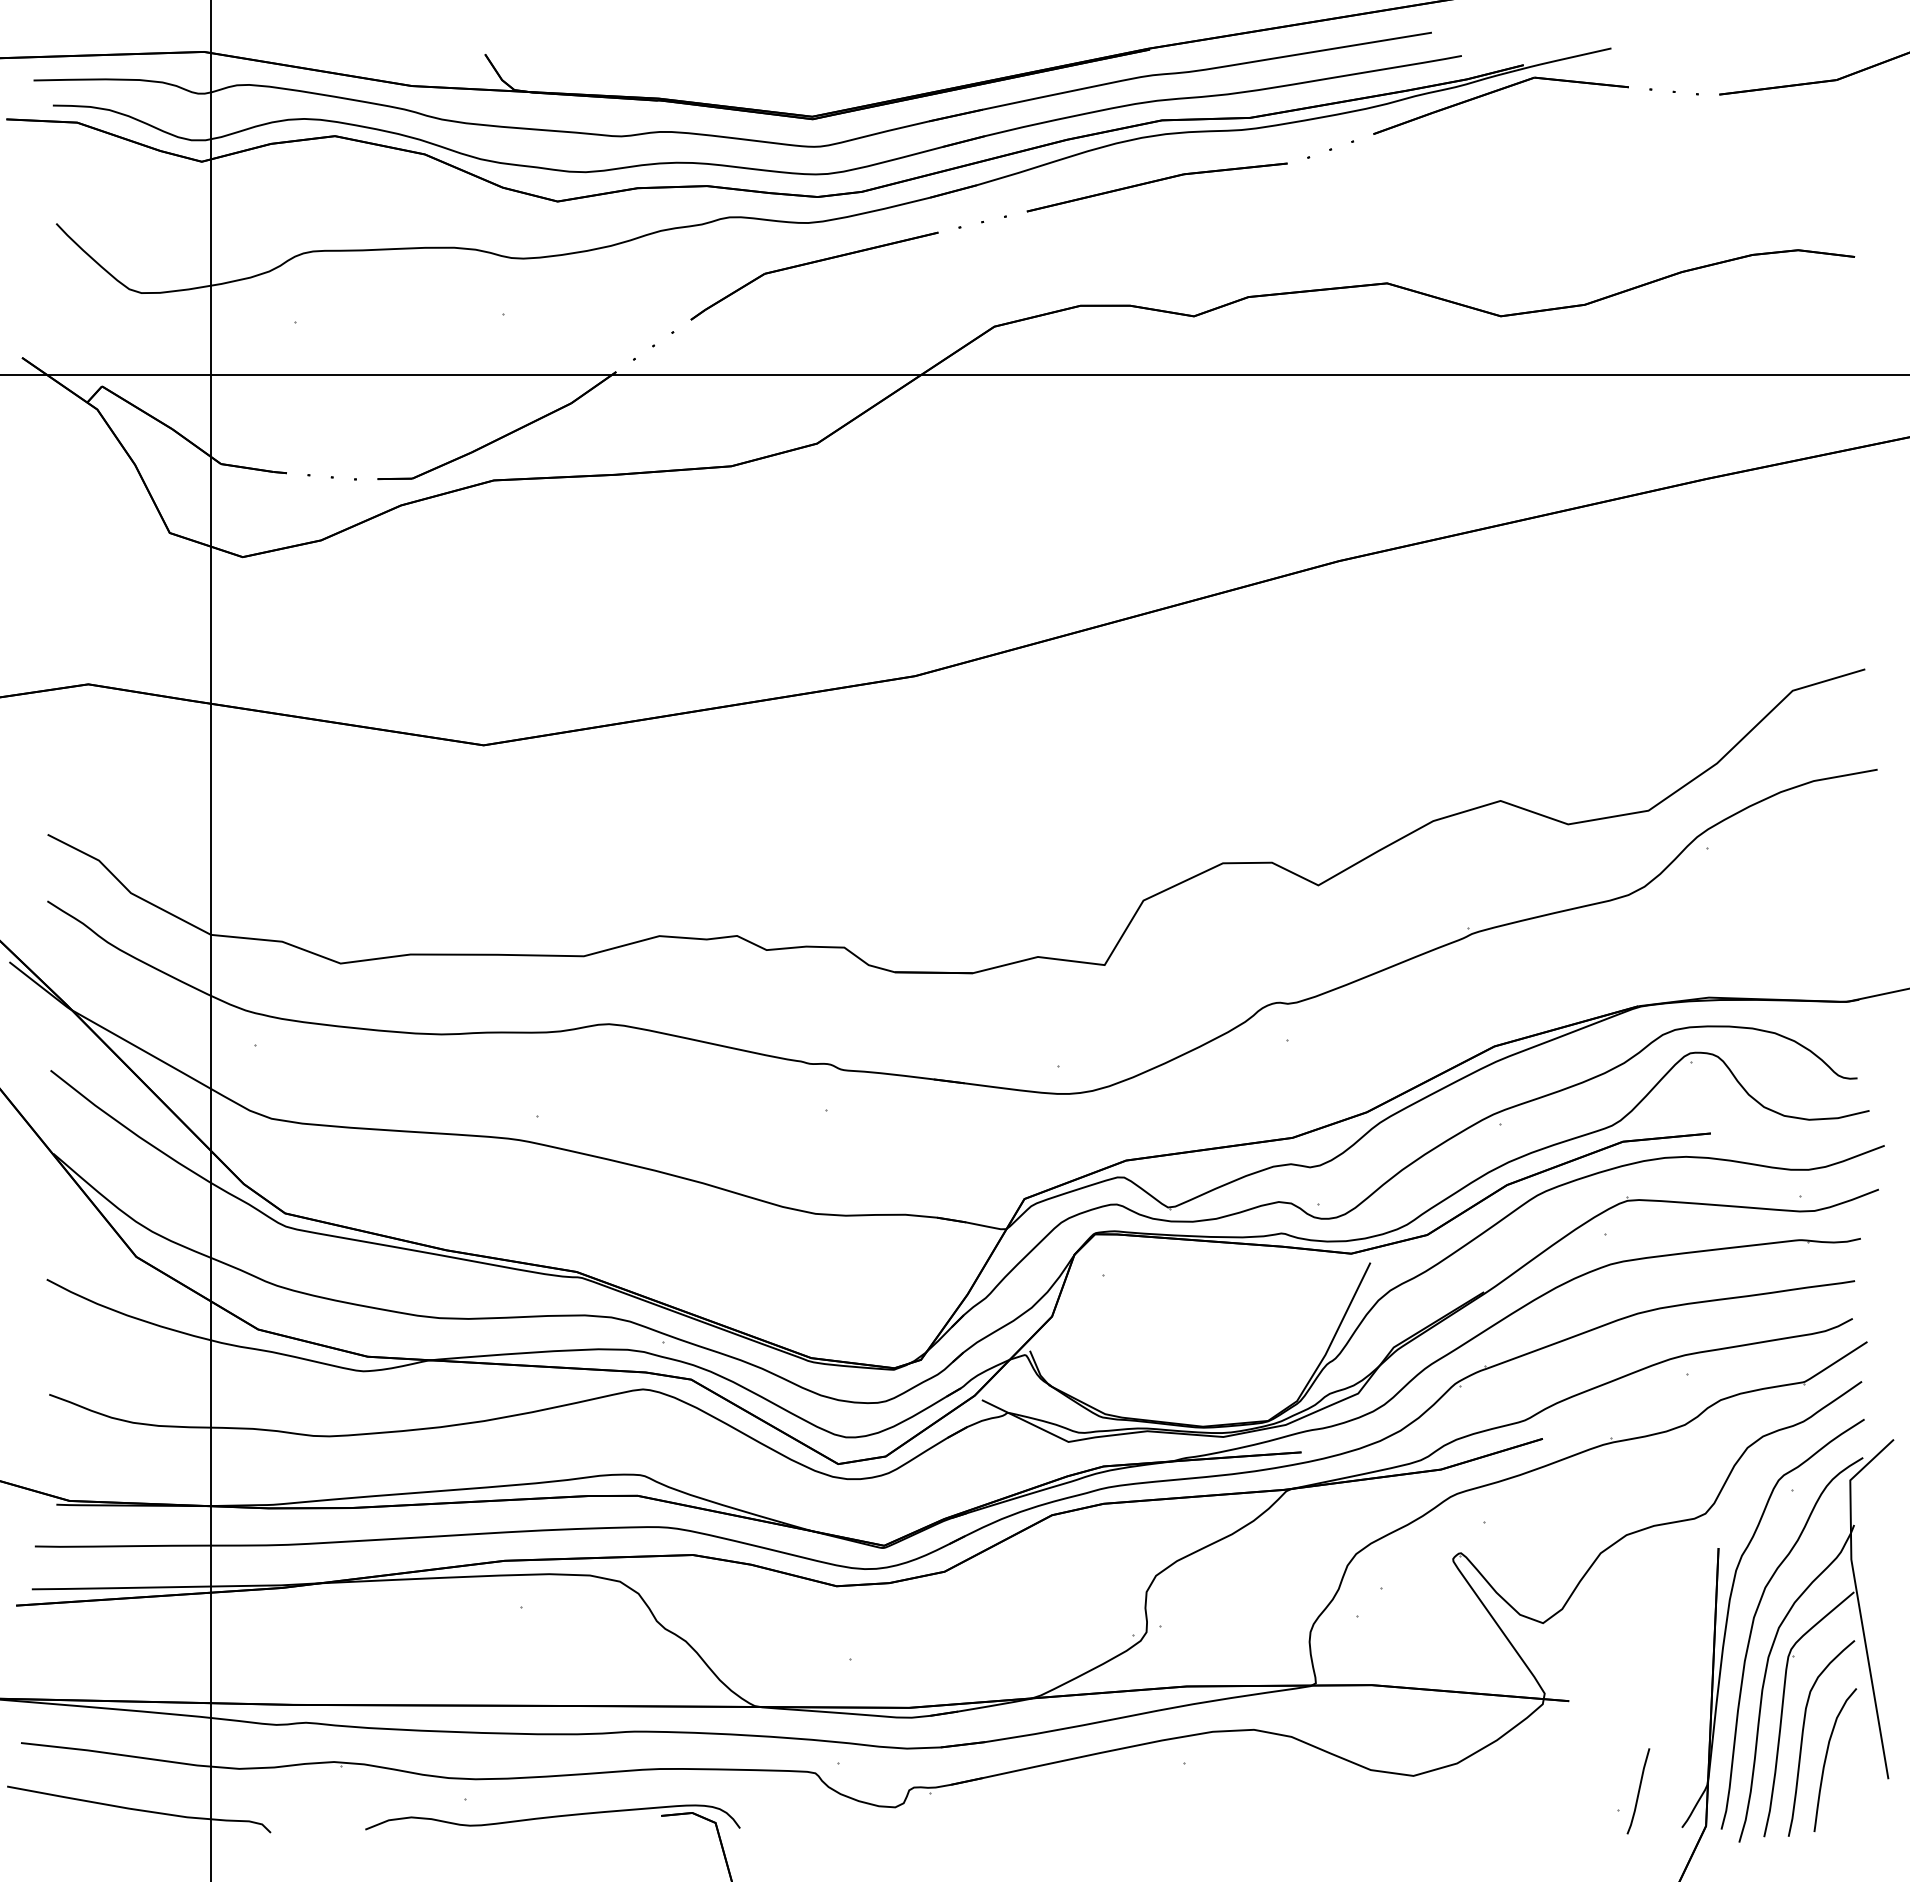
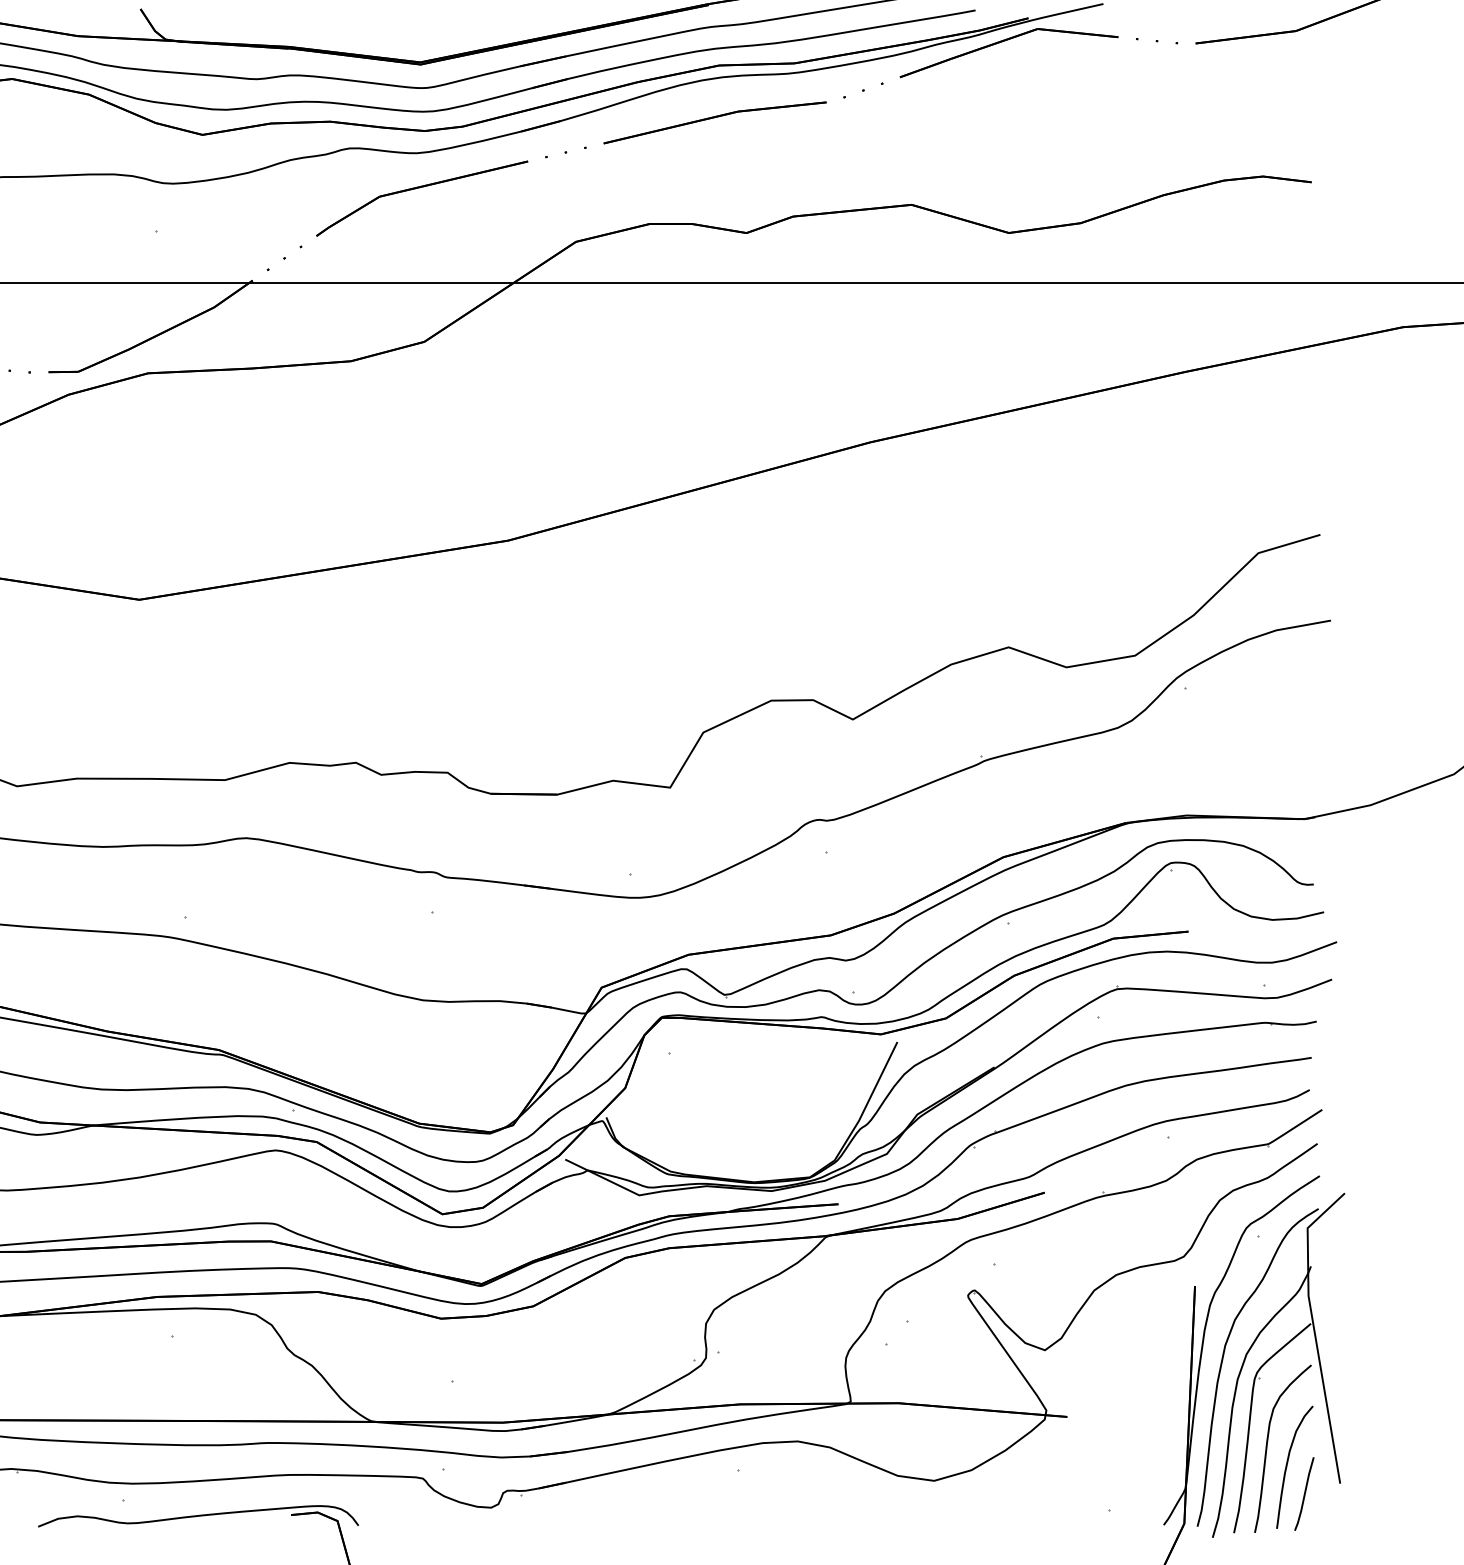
line: (1638, 1791) -> (1304, 1494), moved

